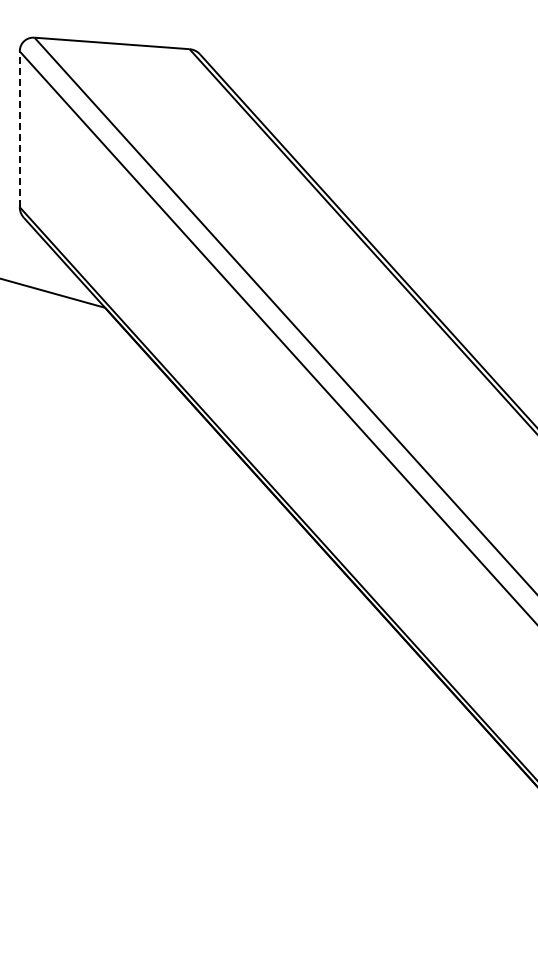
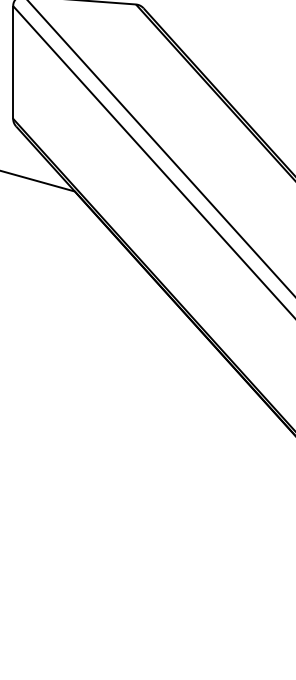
line: (19, 129) -> (12, 62), dashed -> solid

